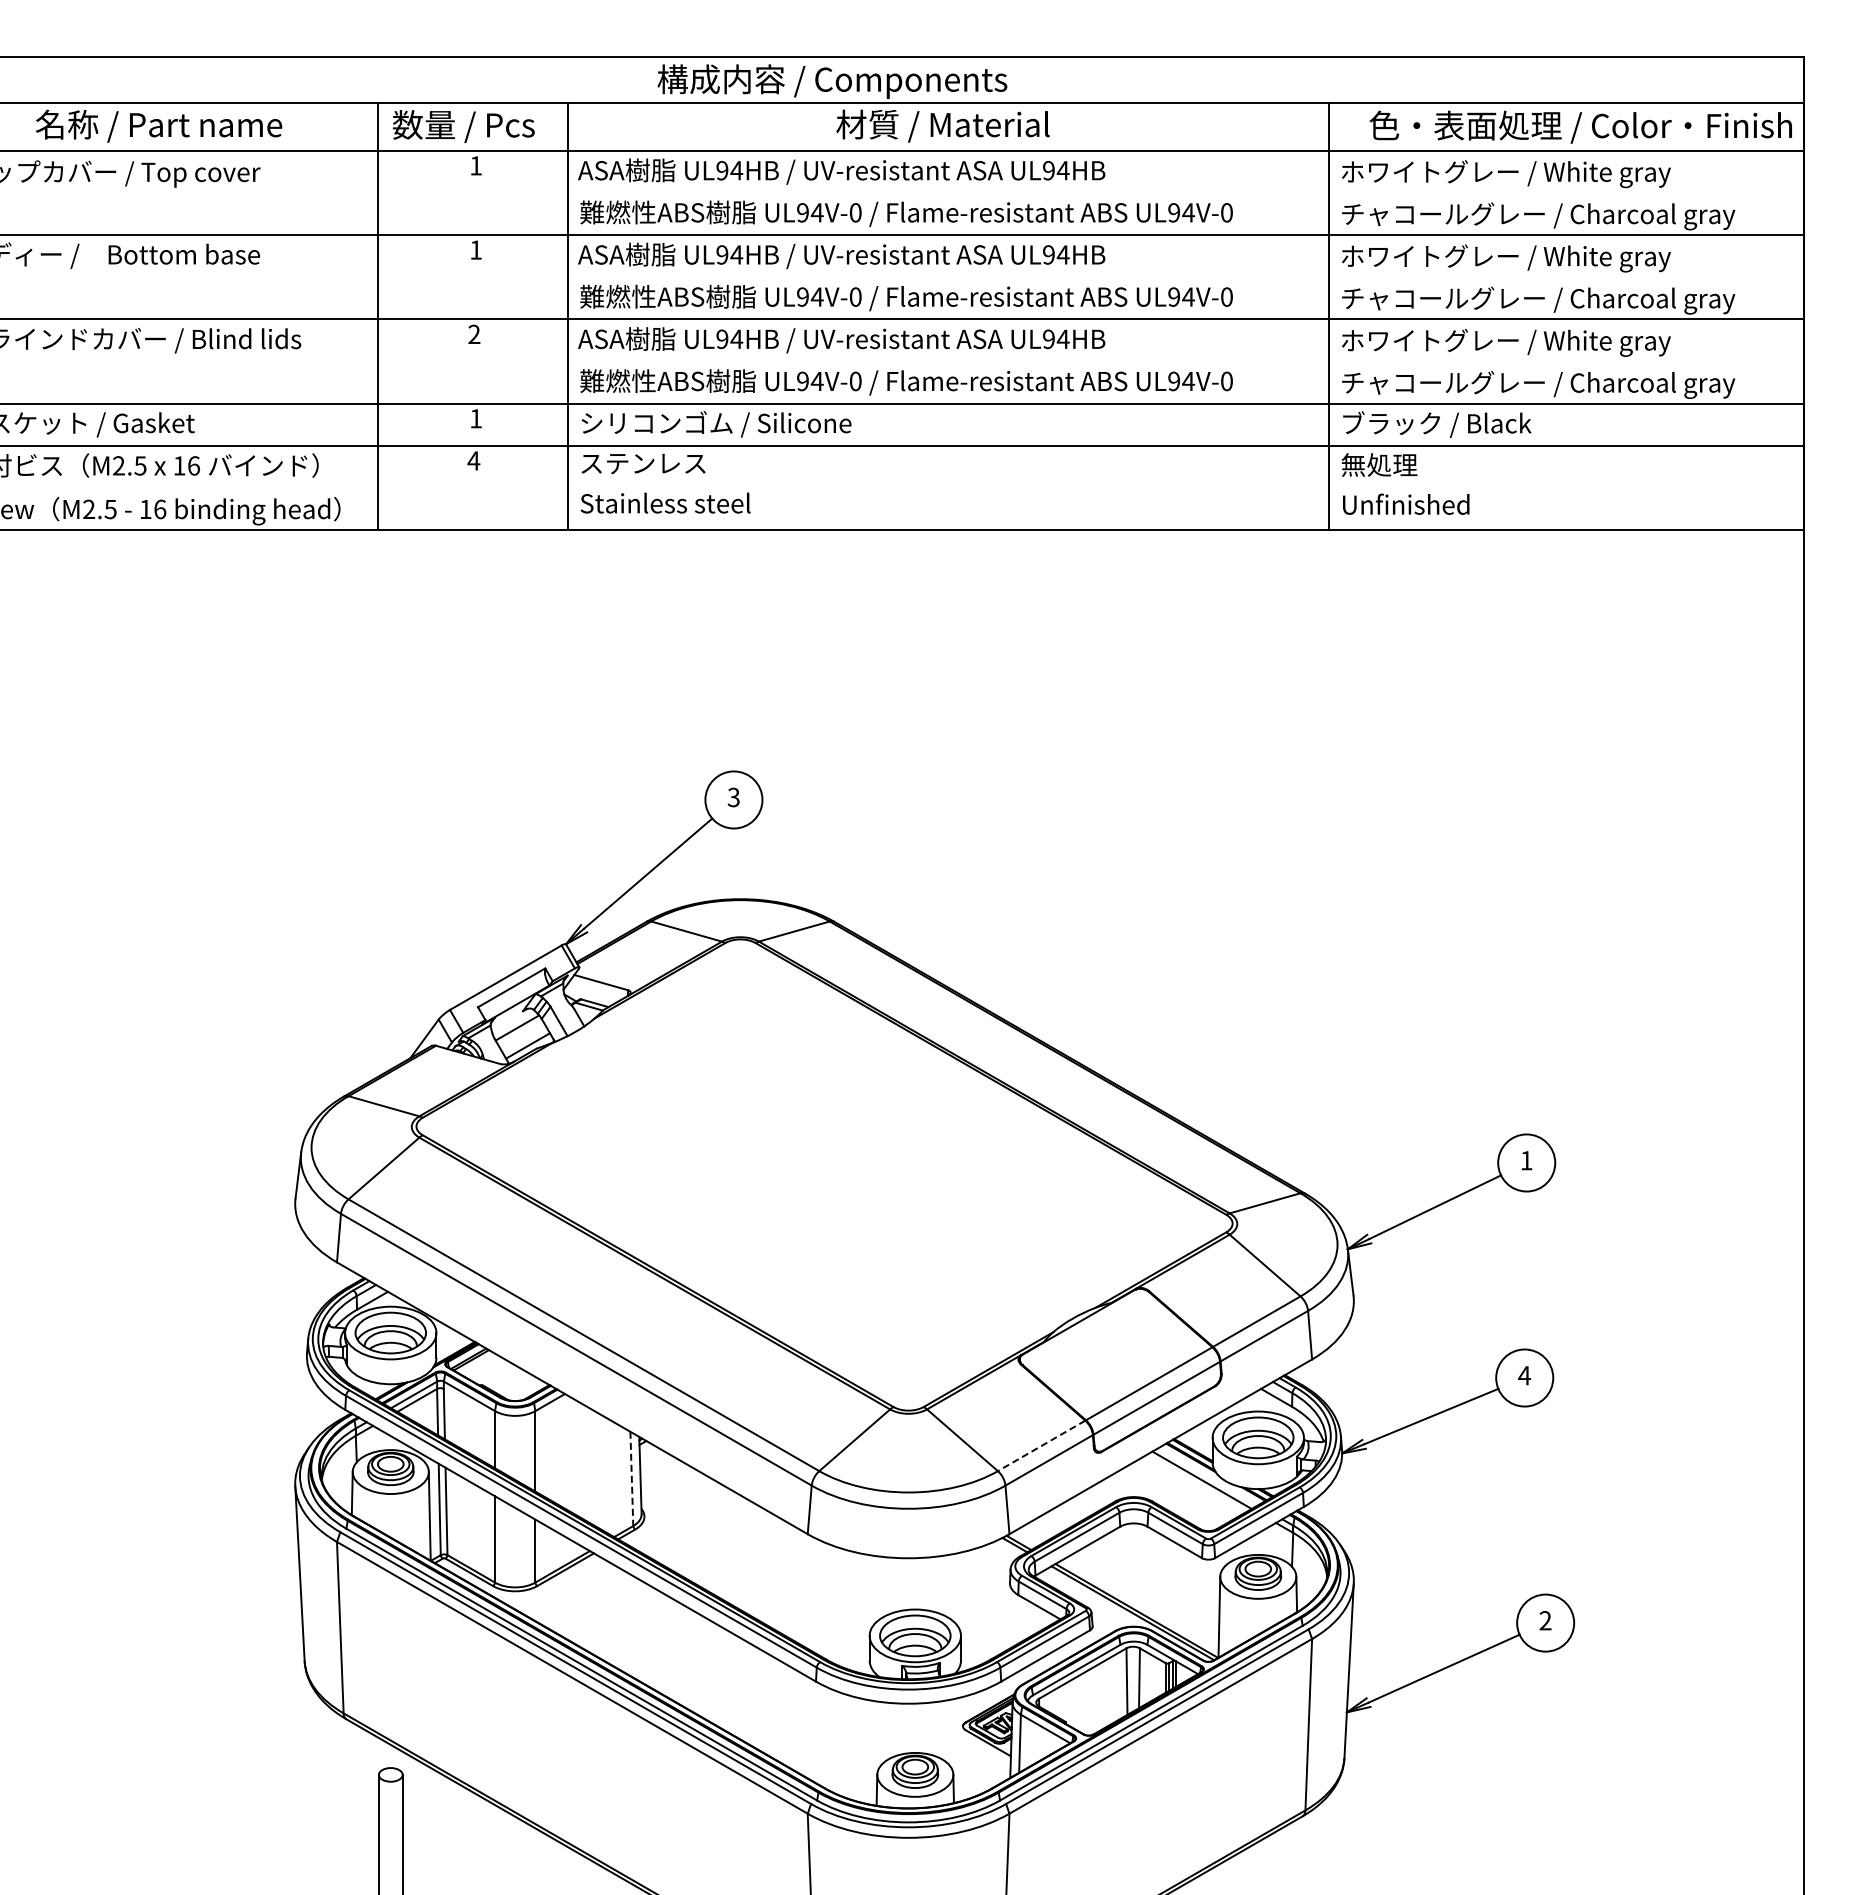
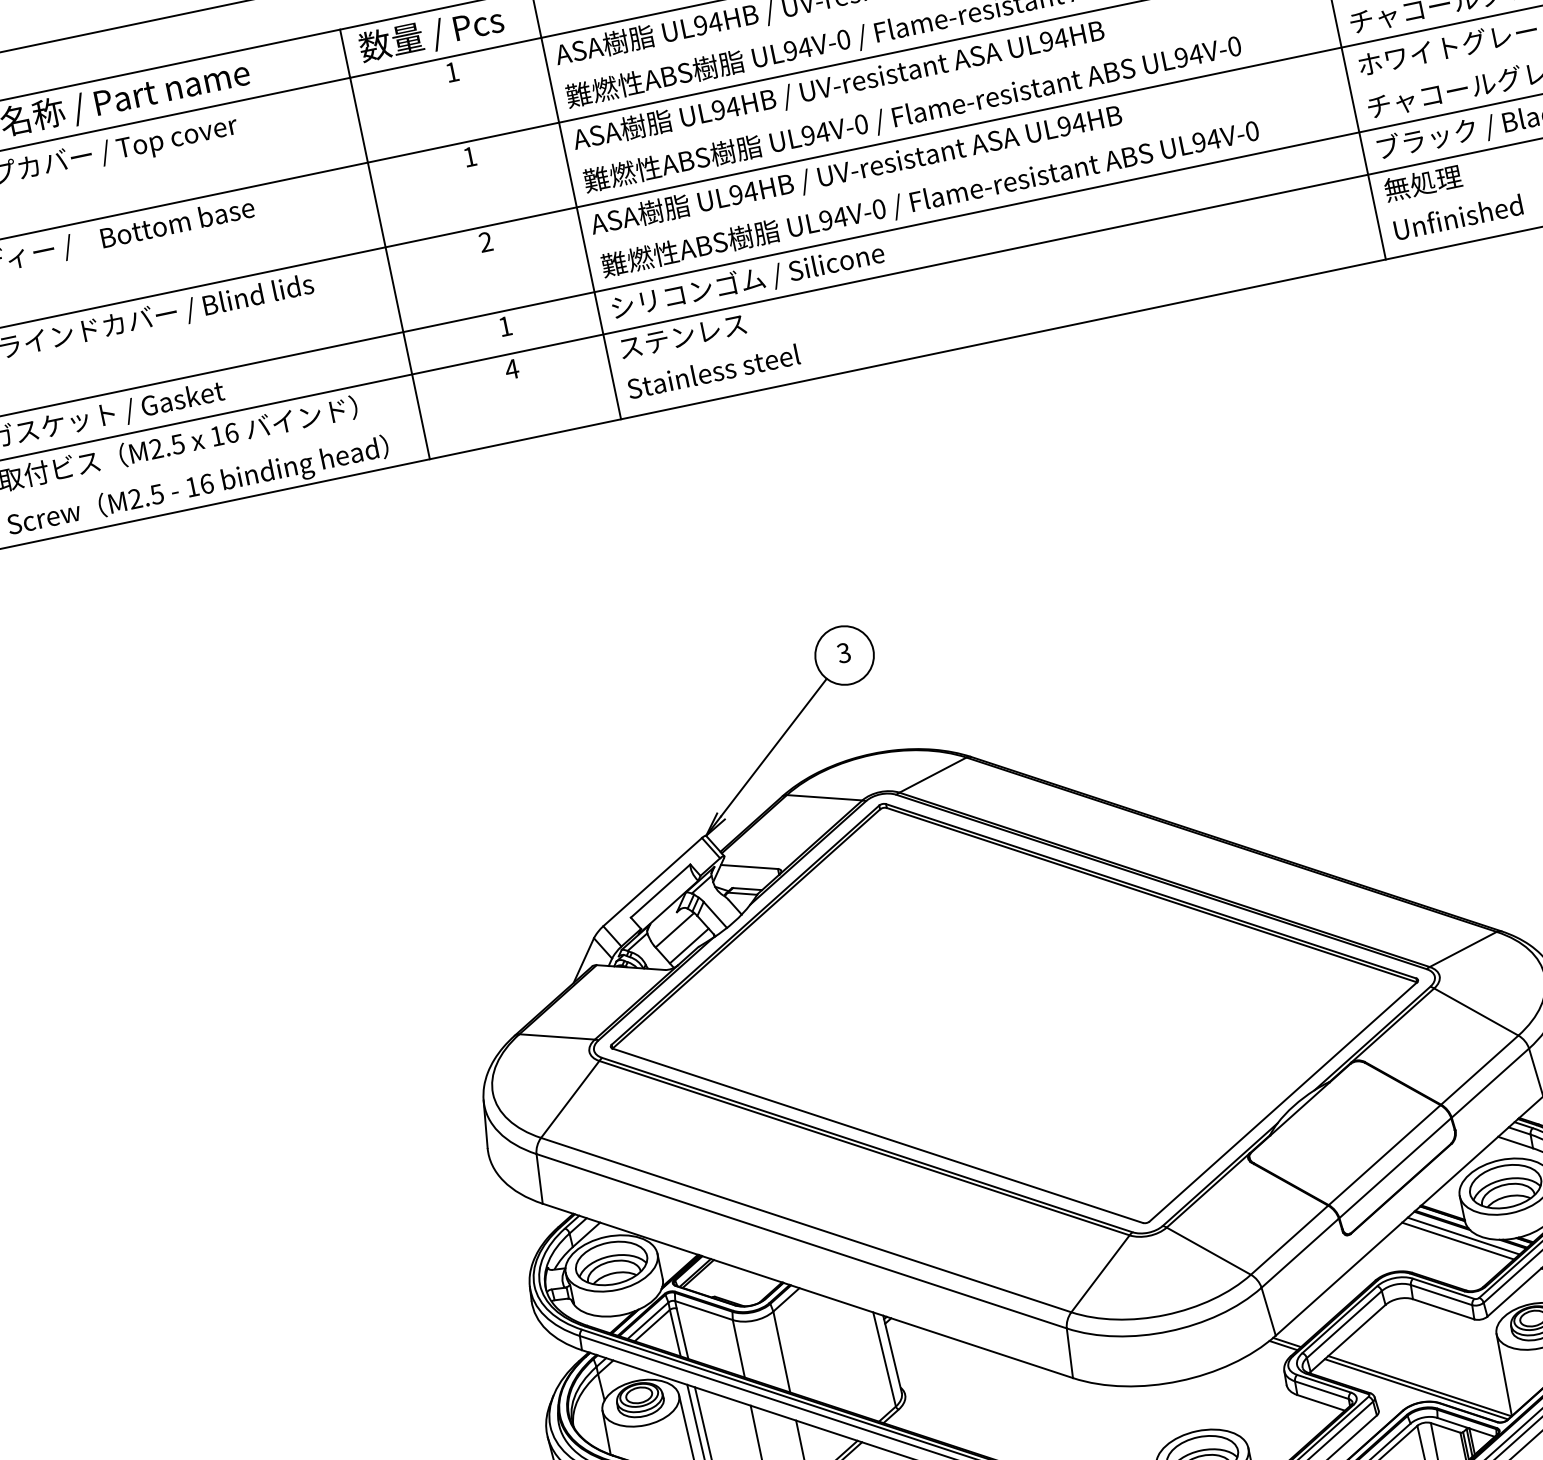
part: (824, 1174) -> (1014, 1013), added
line: (1041, 1446) -> (1289, 1240), dashed -> solid
line: (1208, 1476) -> (1463, 1235), added
line: (631, 1479) -> (884, 1360), dashed -> solid

